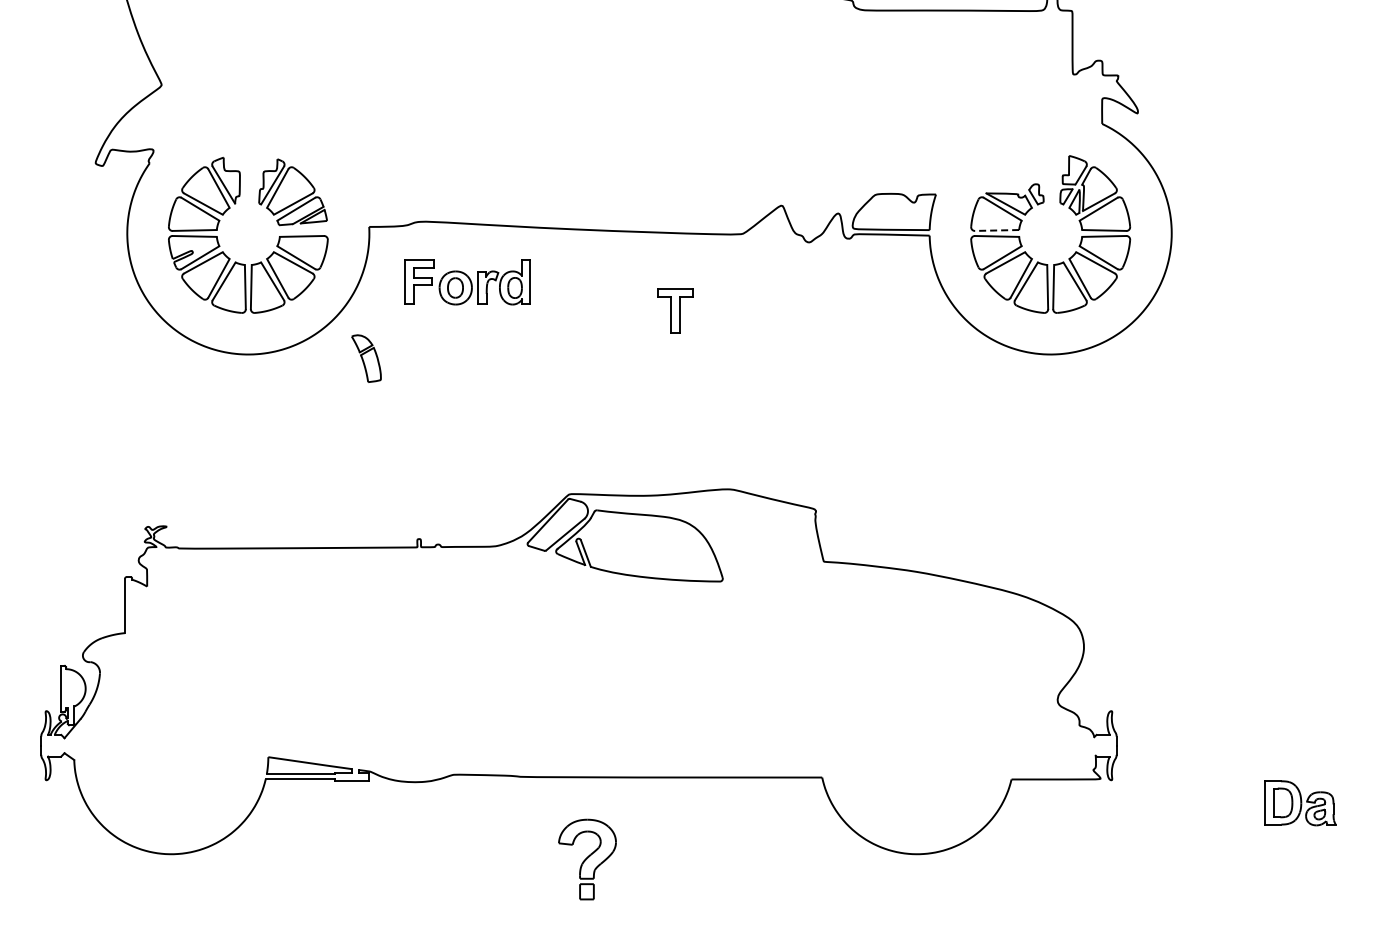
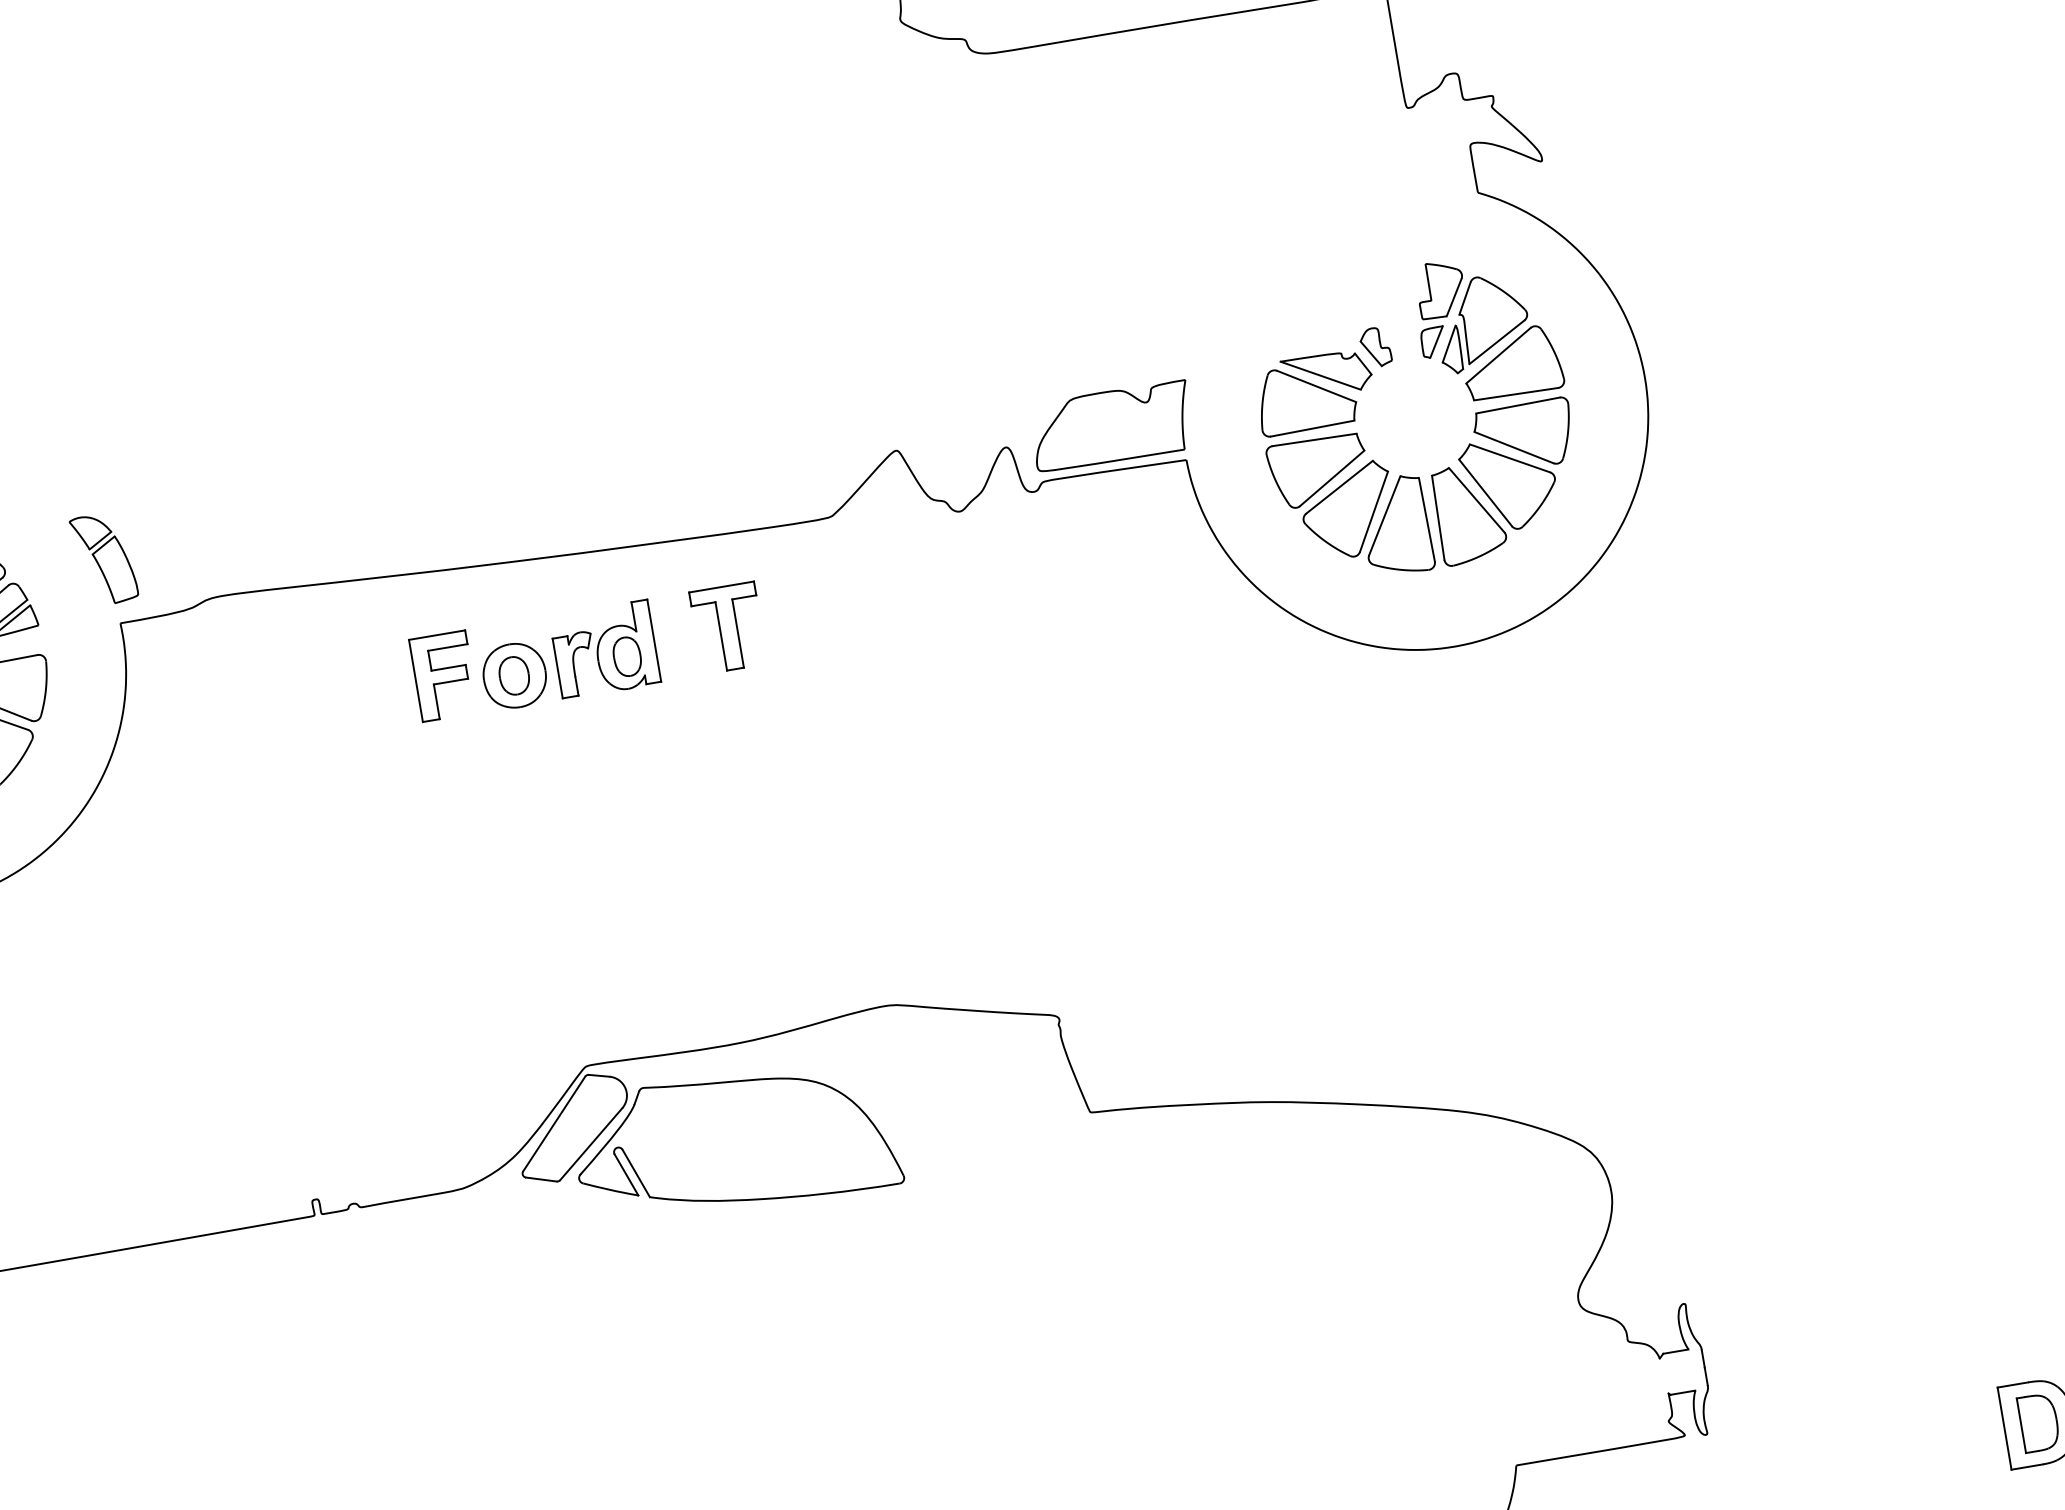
line: (996, 230) -> (1311, 428), dashed -> solid
part: (467, 282) -> (535, 661), moved
part: (675, 310) -> (728, 626), moved
part: (366, 358) -> (104, 558), moved

